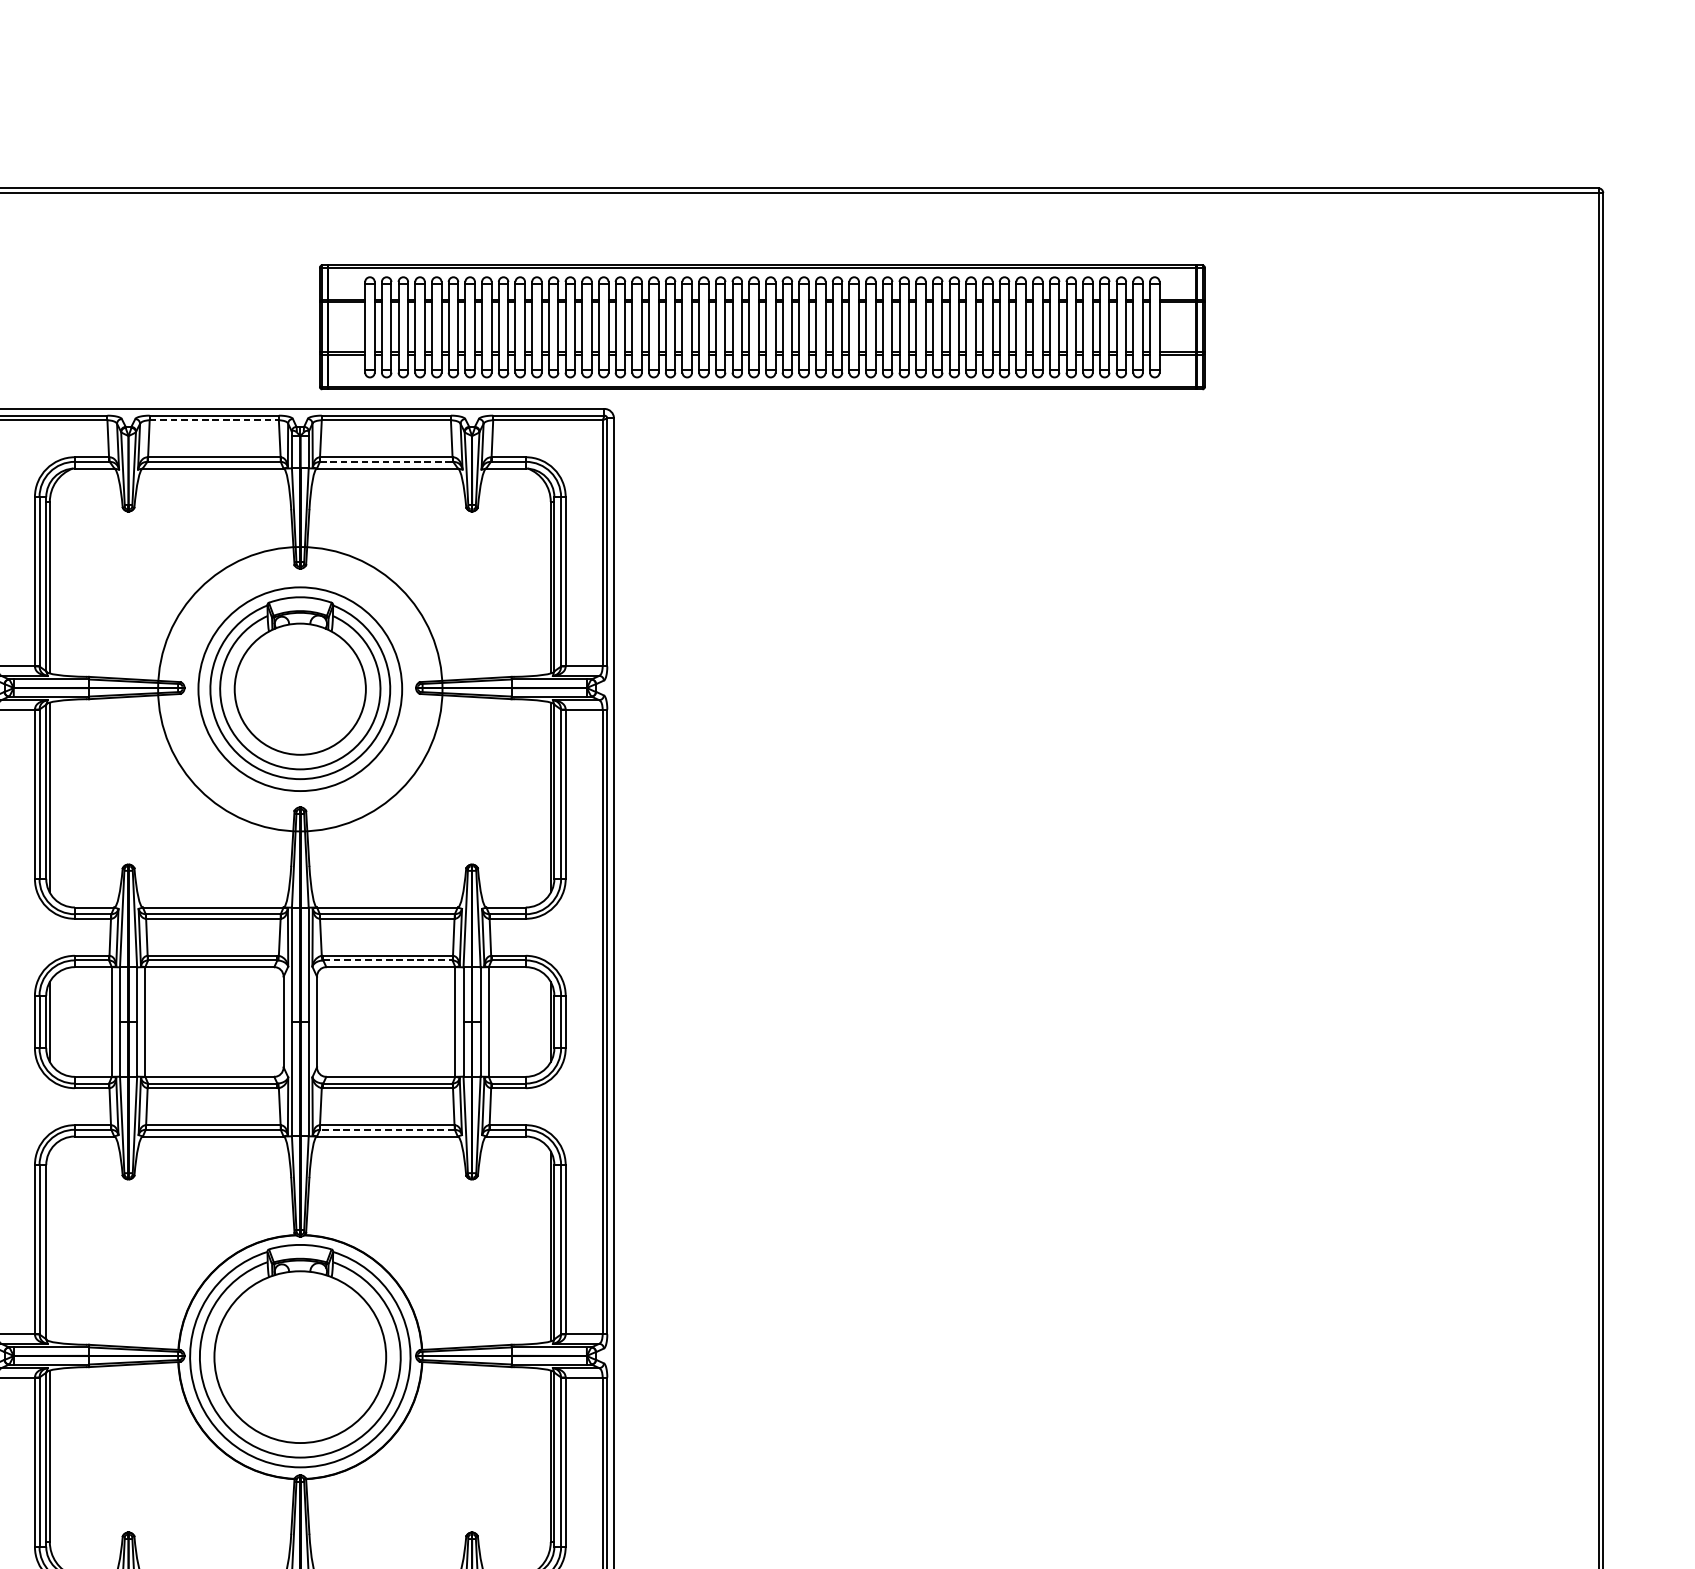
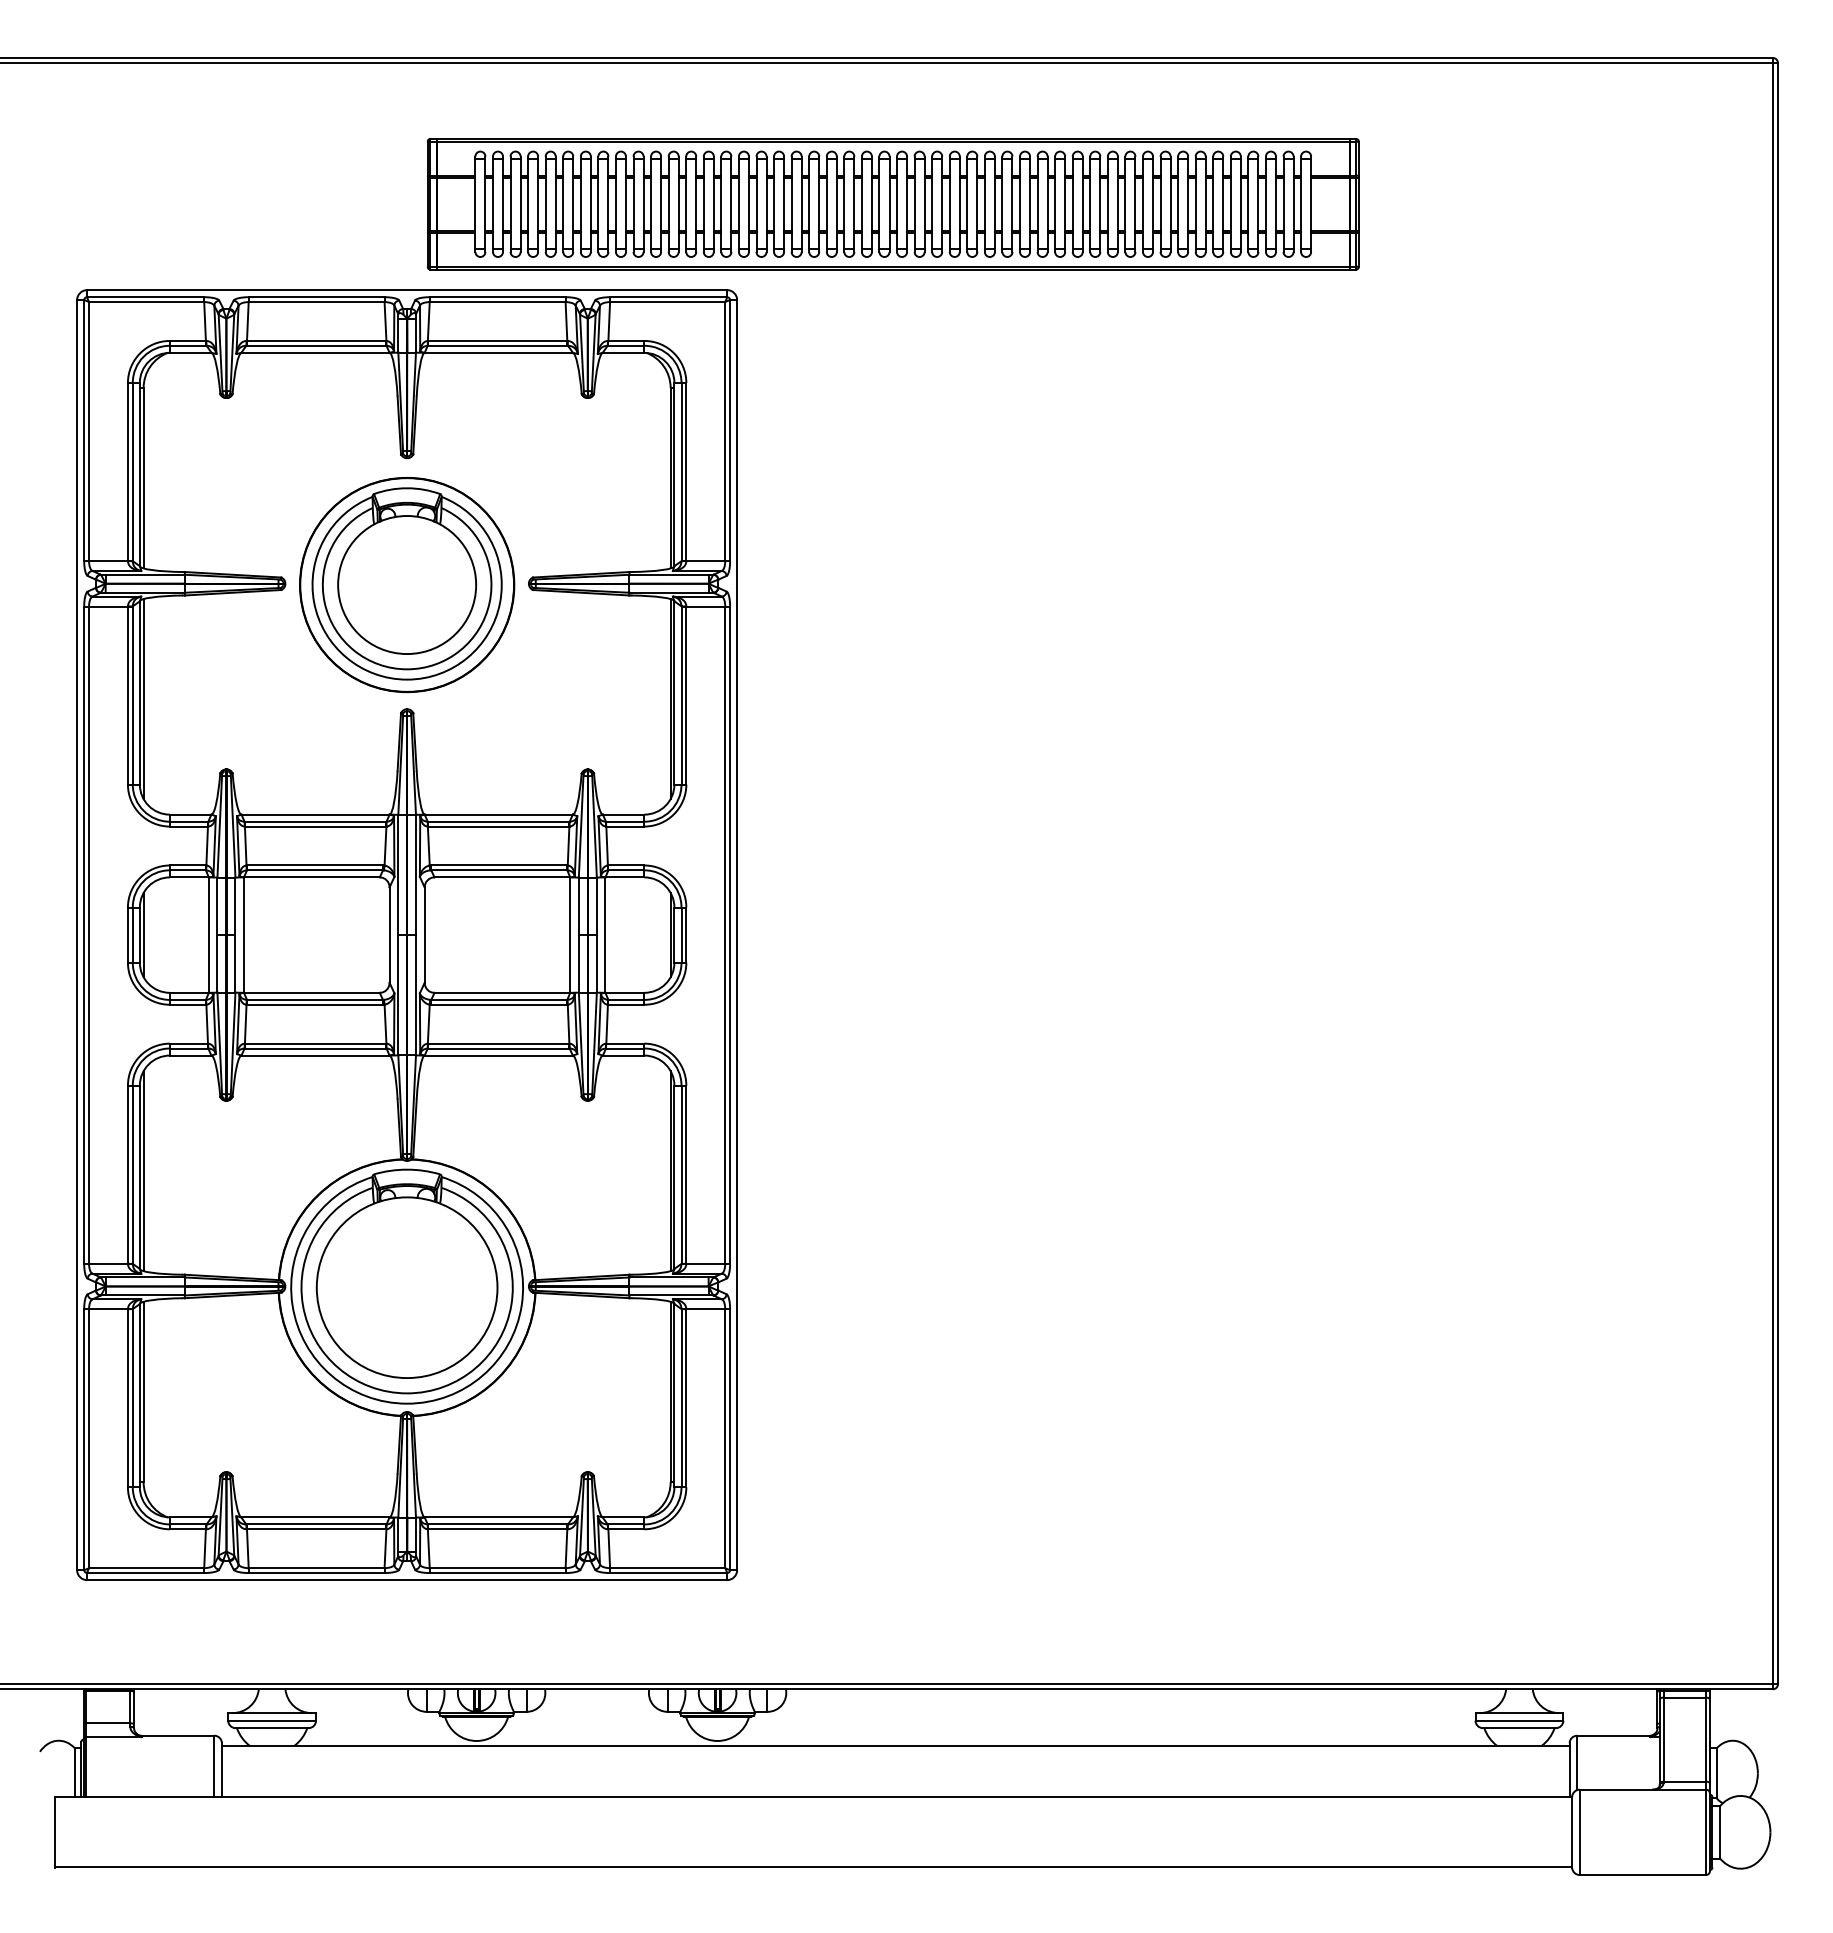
line: (214, 420) -> (316, 302), dashed -> solid
line: (386, 461) -> (497, 345), dashed -> solid
circle: (300, 688) -> (407, 584), size x0.71
line: (388, 960) -> (499, 870), dashed -> solid
line: (387, 1129) -> (498, 1048), dashed -> solid
line: (49, 1246) -> (143, 1171), added

